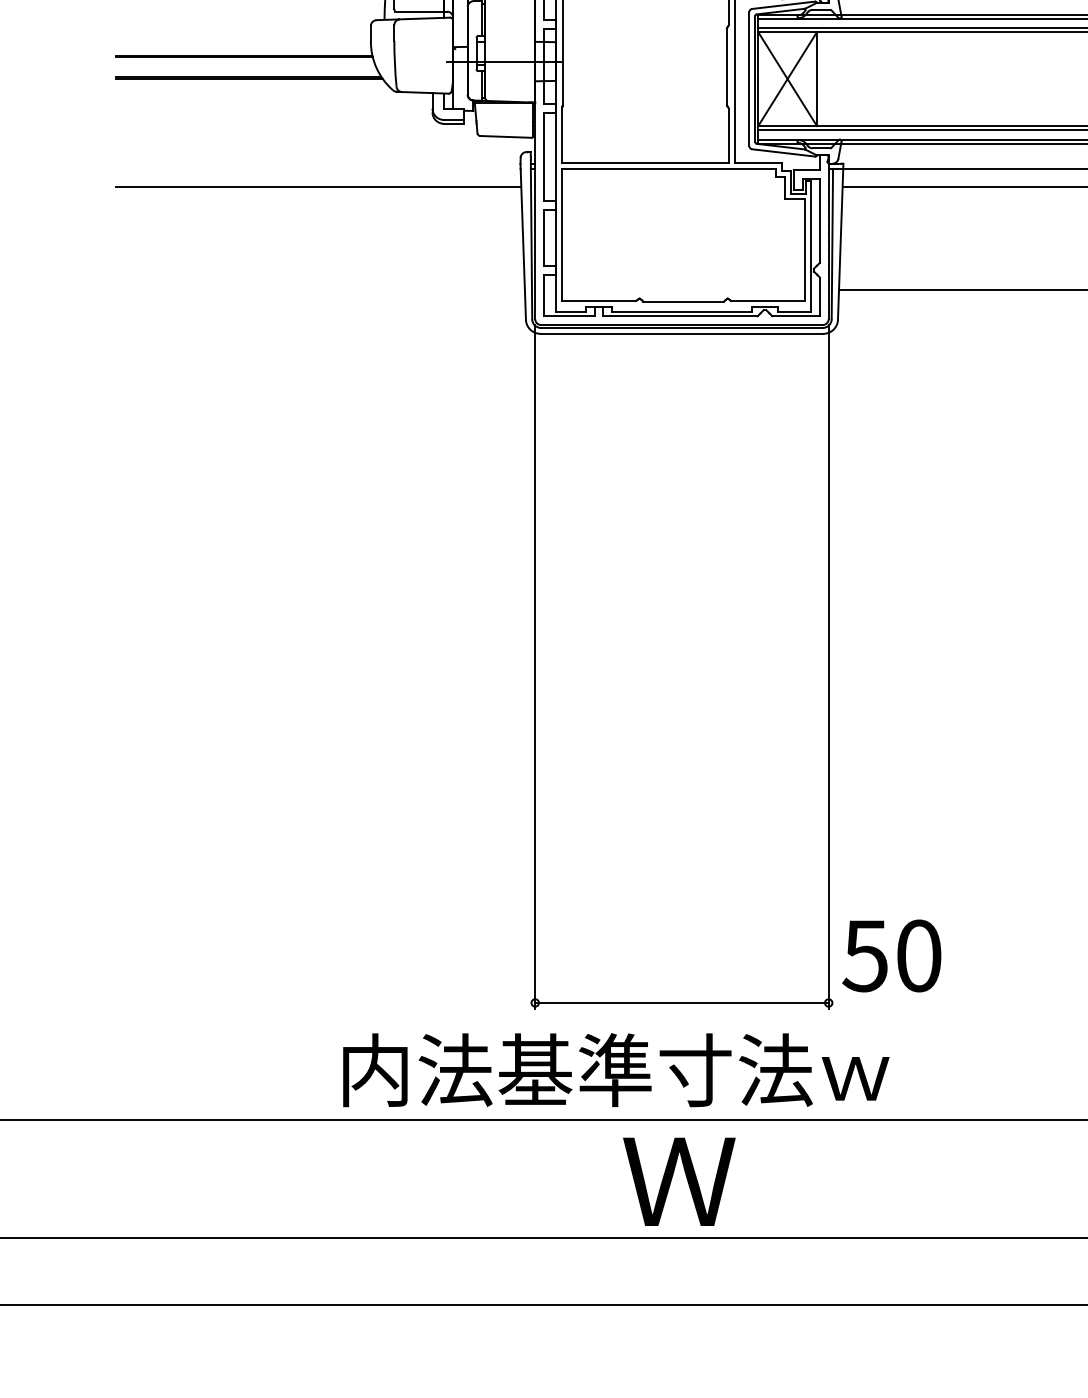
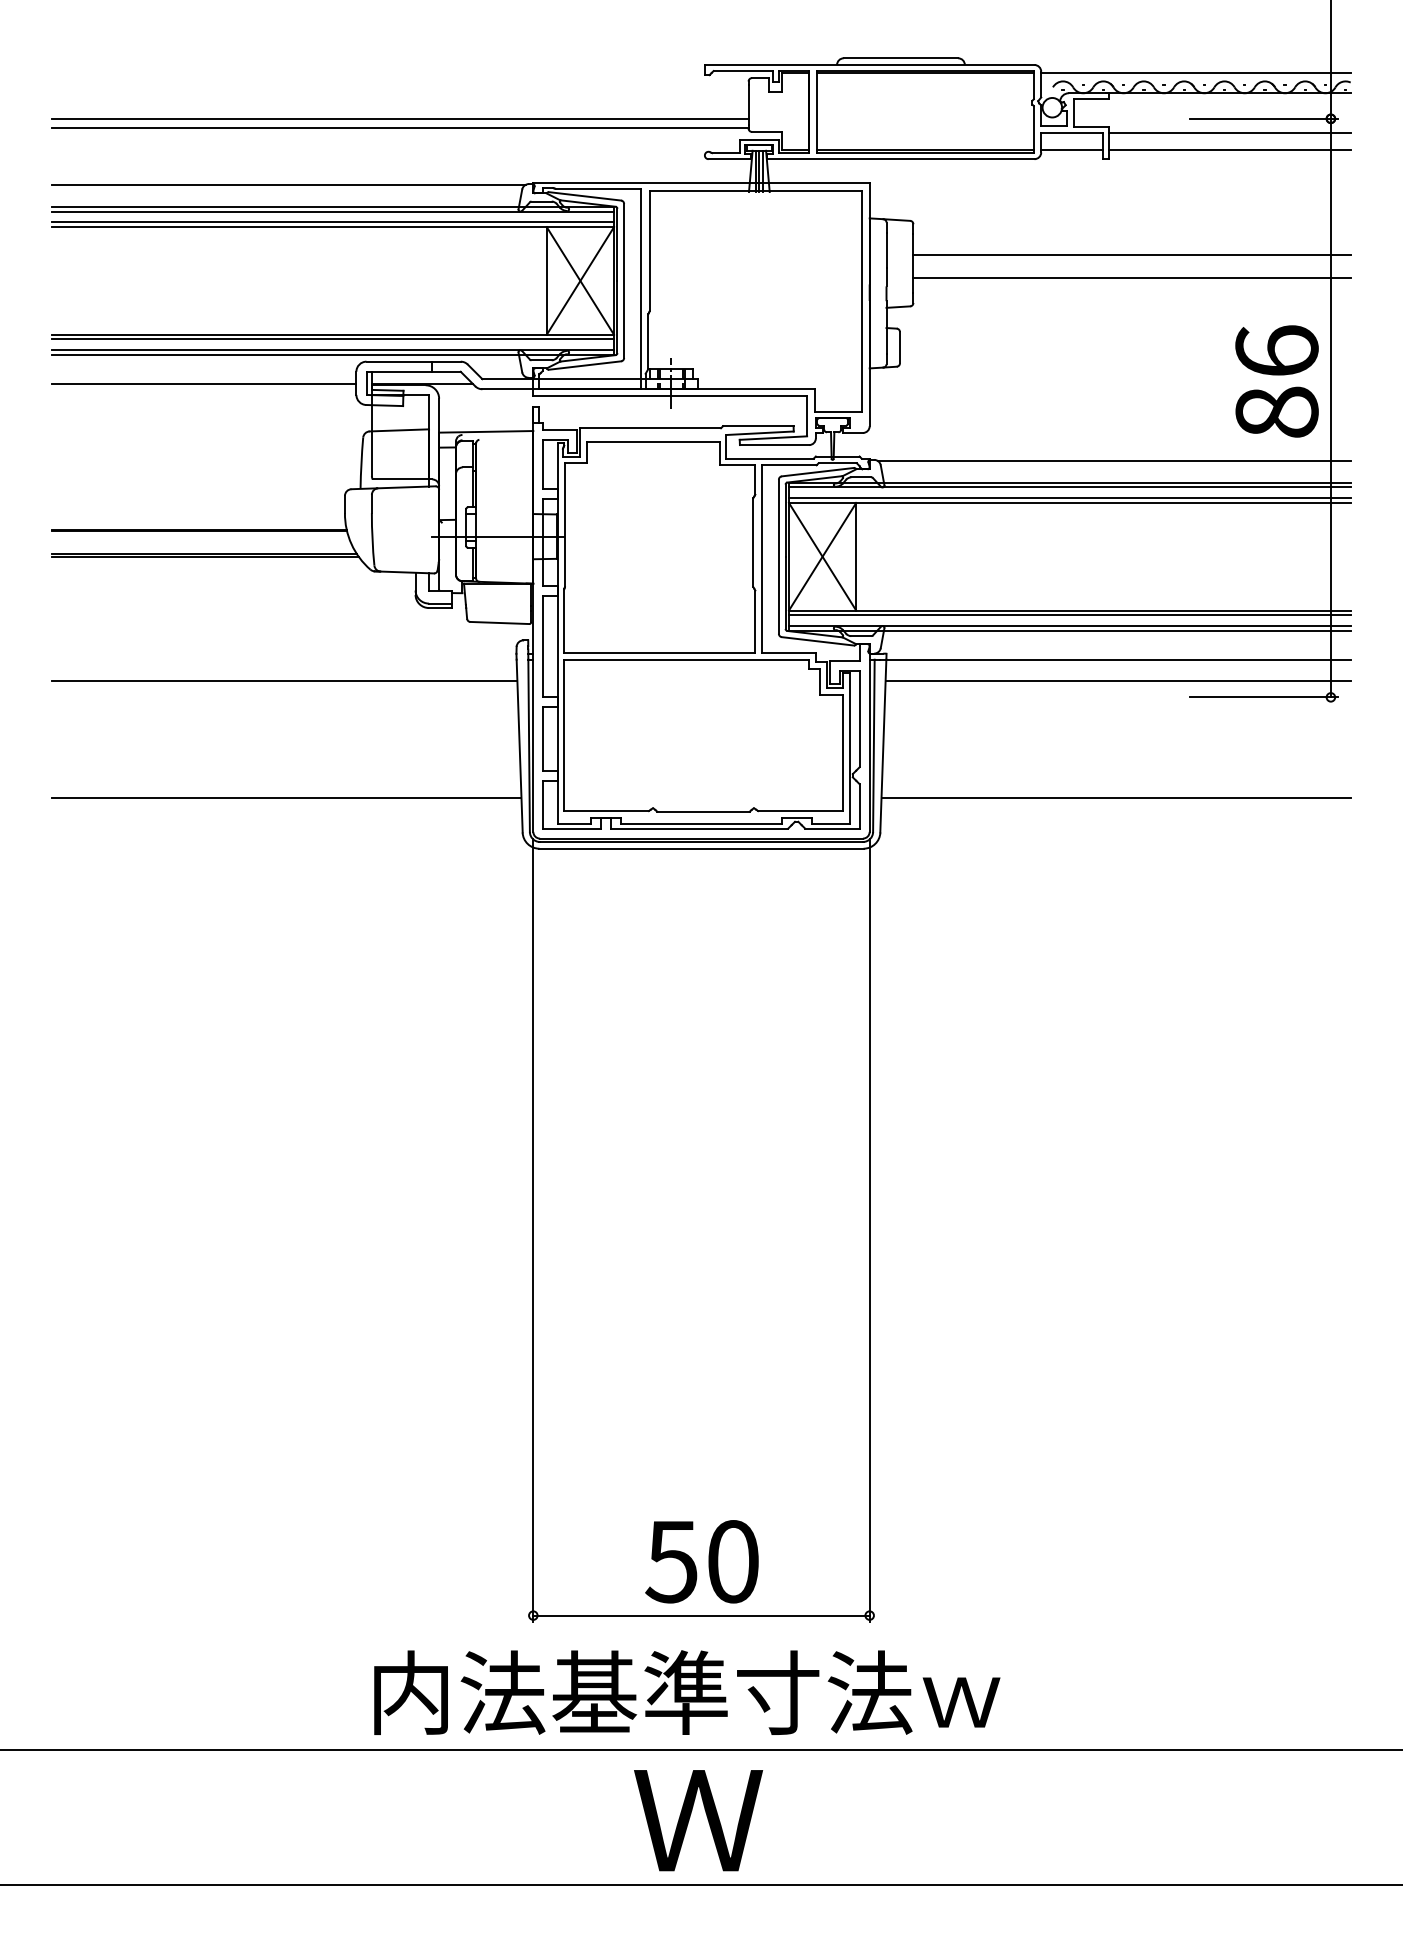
line: (319, 290) -> (286, 798), added
text: (891, 955) -> (701, 1561), moved
text: (616, 1070) -> (687, 1692), moved

